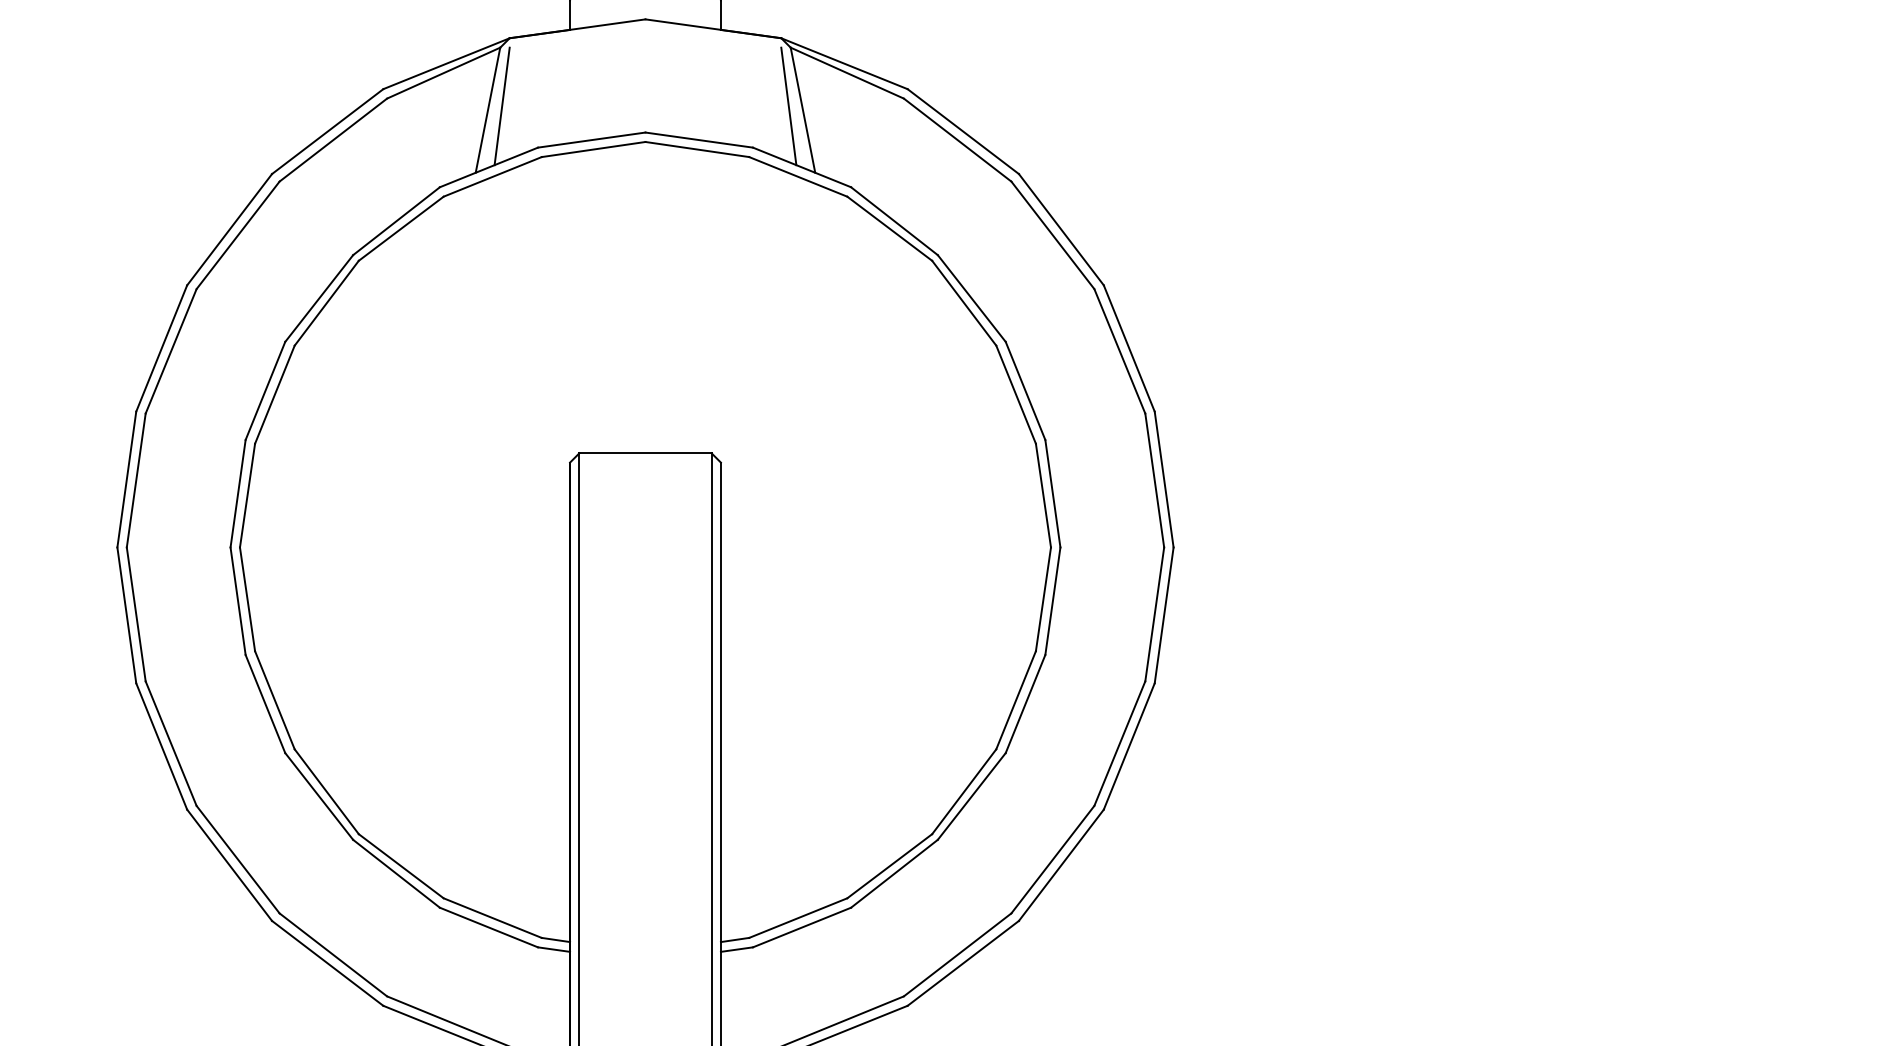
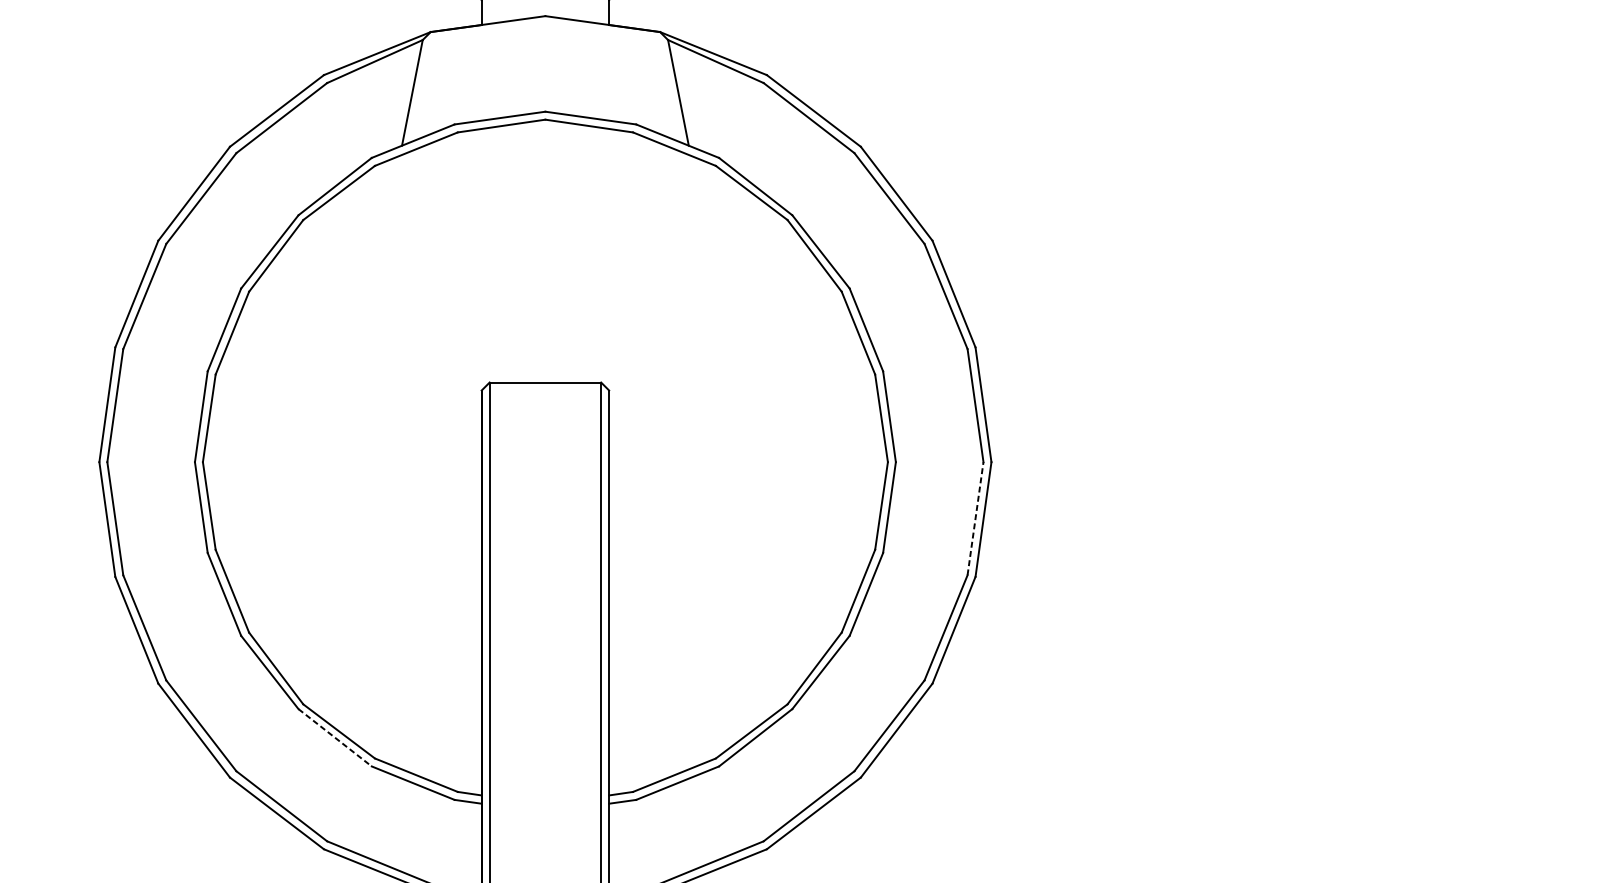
line: (501, 106) -> (423, 89), removed
line: (788, 106) -> (666, 89), removed
line: (1154, 614) -> (975, 518), solid -> dashed
line: (396, 874) -> (335, 738), solid -> dashed

